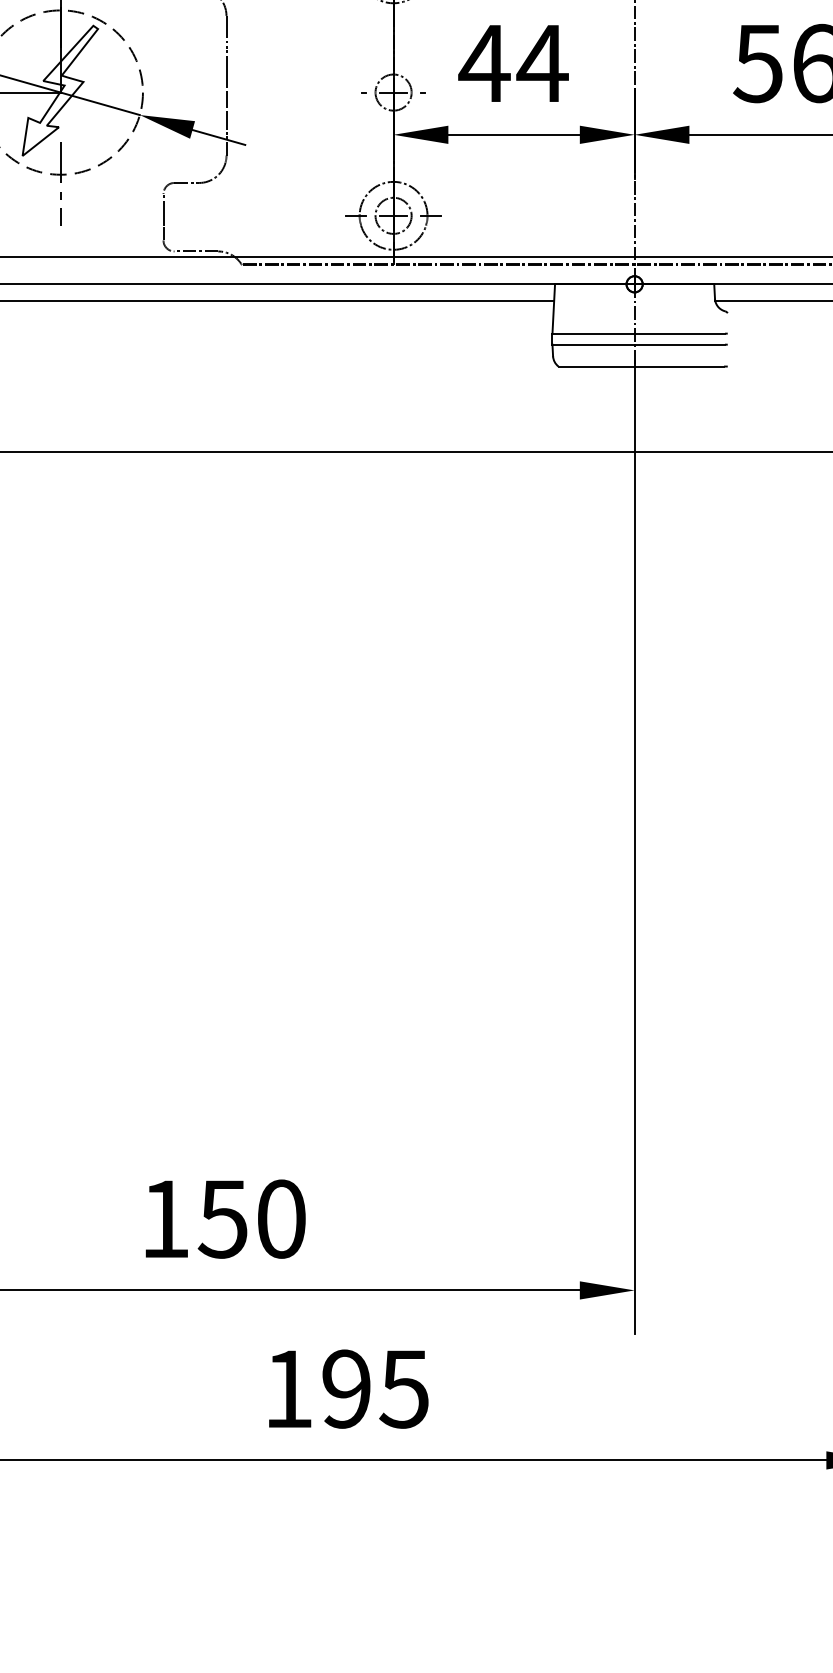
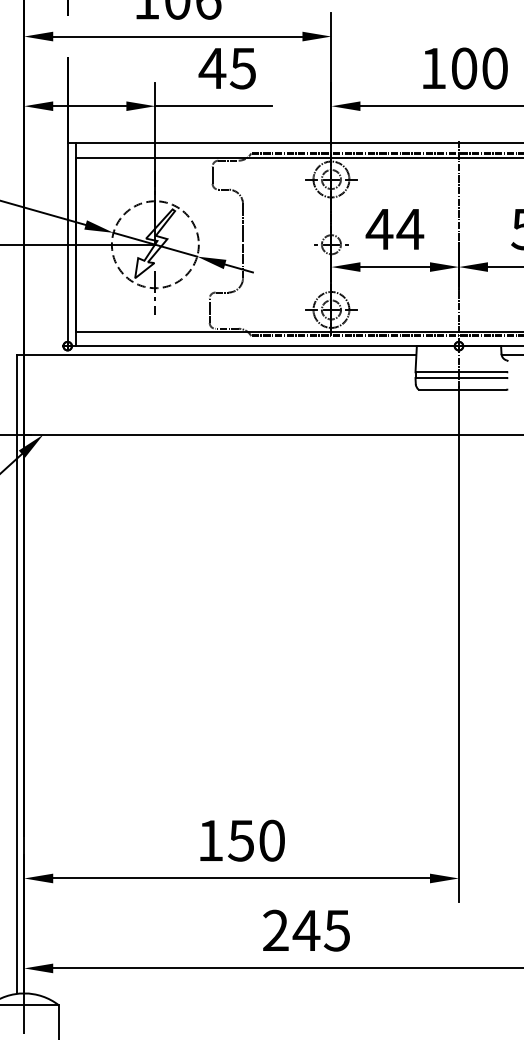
text: (318, 1388) -> (291, 930), 195 -> 245

